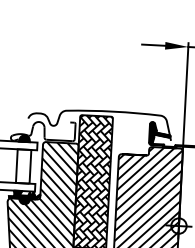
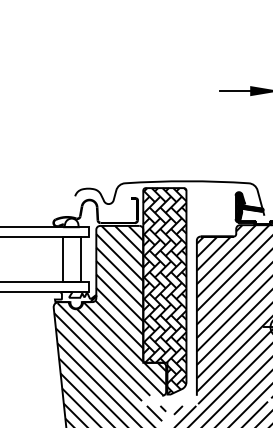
hatch: (24, 138) -> (71, 222), removed
hatch: (24, 196) -> (75, 299), removed

